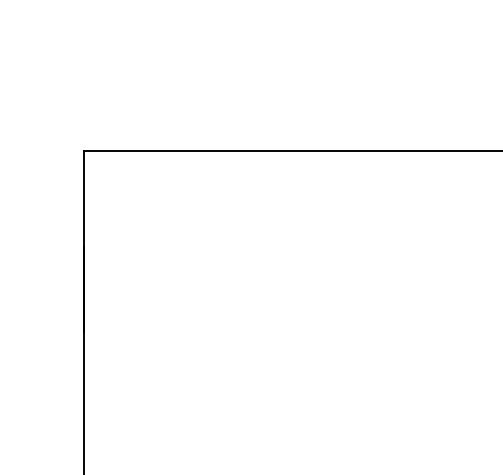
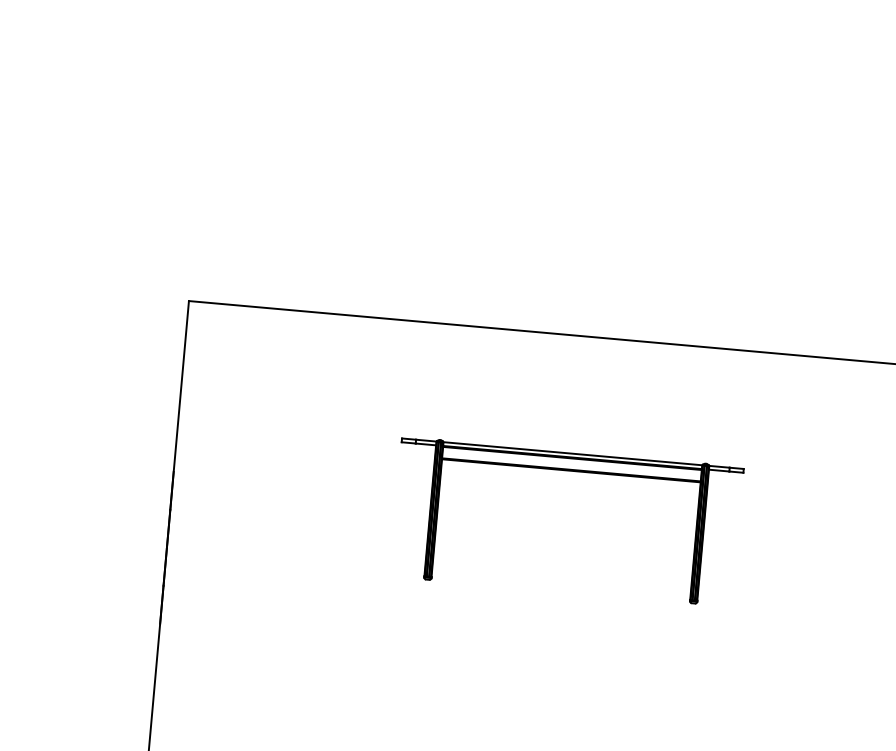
part: (305, 226) -> (570, 471), added

